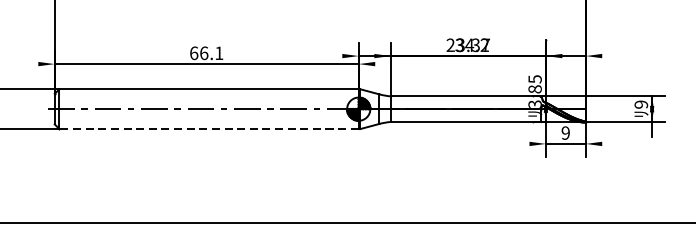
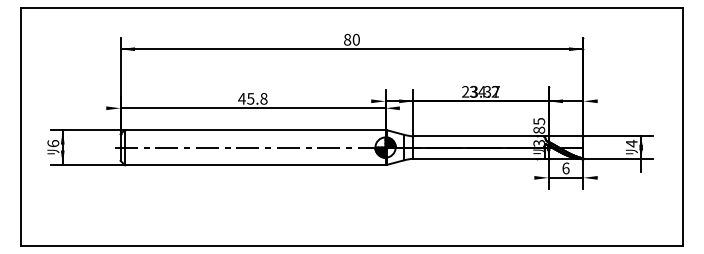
text: (206, 52) -> (252, 98), 66.1 -> 45.8
text: (640, 104) -> (631, 143), 9 -> 4
line: (208, 128) -> (254, 164), dashed -> solid
text: (565, 133) -> (565, 168), 9 -> 6

